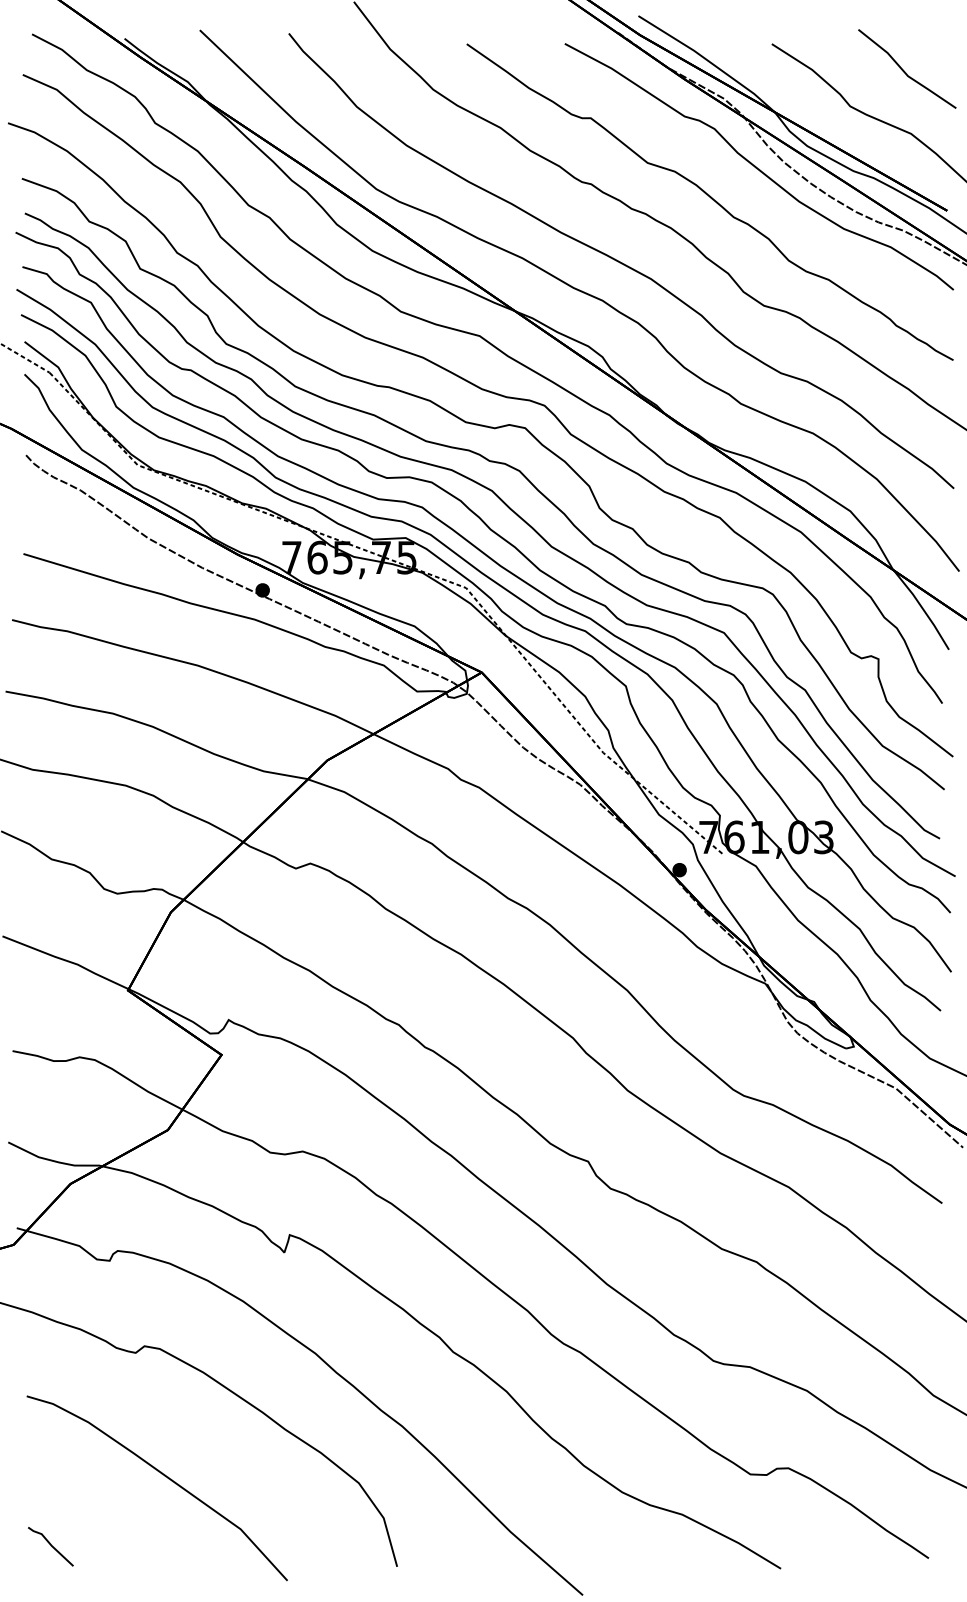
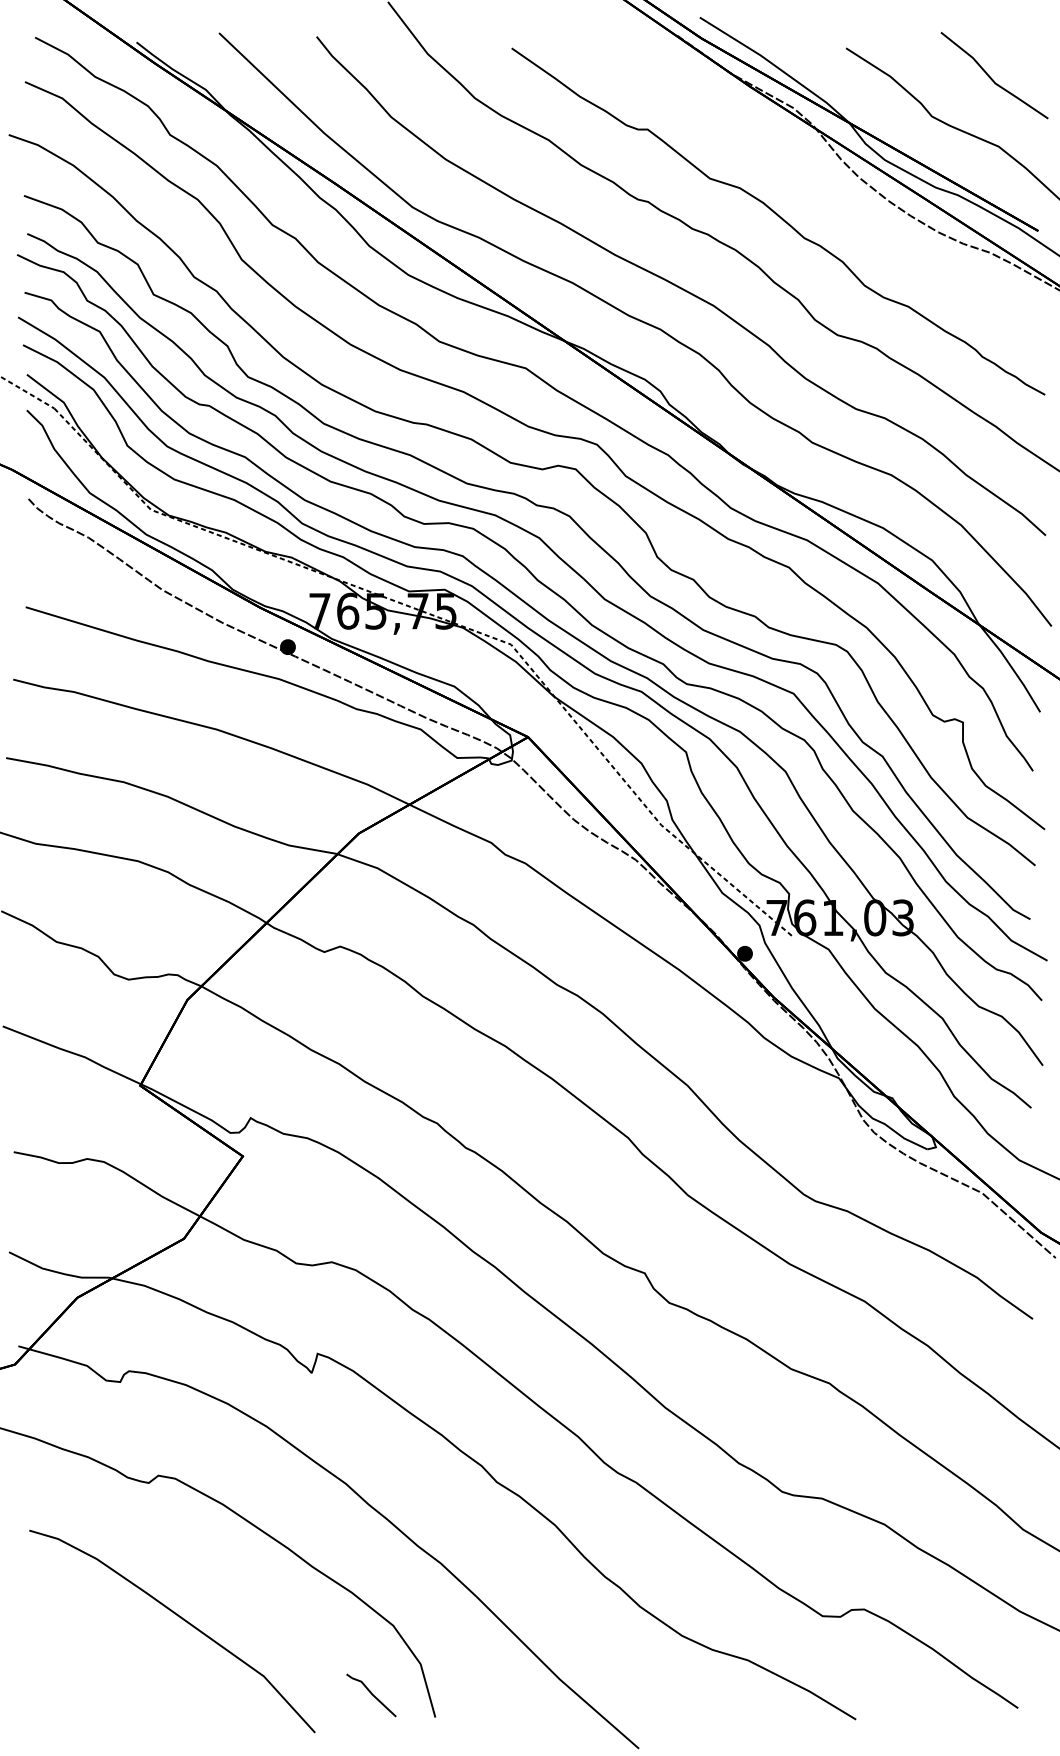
curve: (759, 168) -> (832, 184), removed
line: (50, 1545) -> (371, 1694), moved

